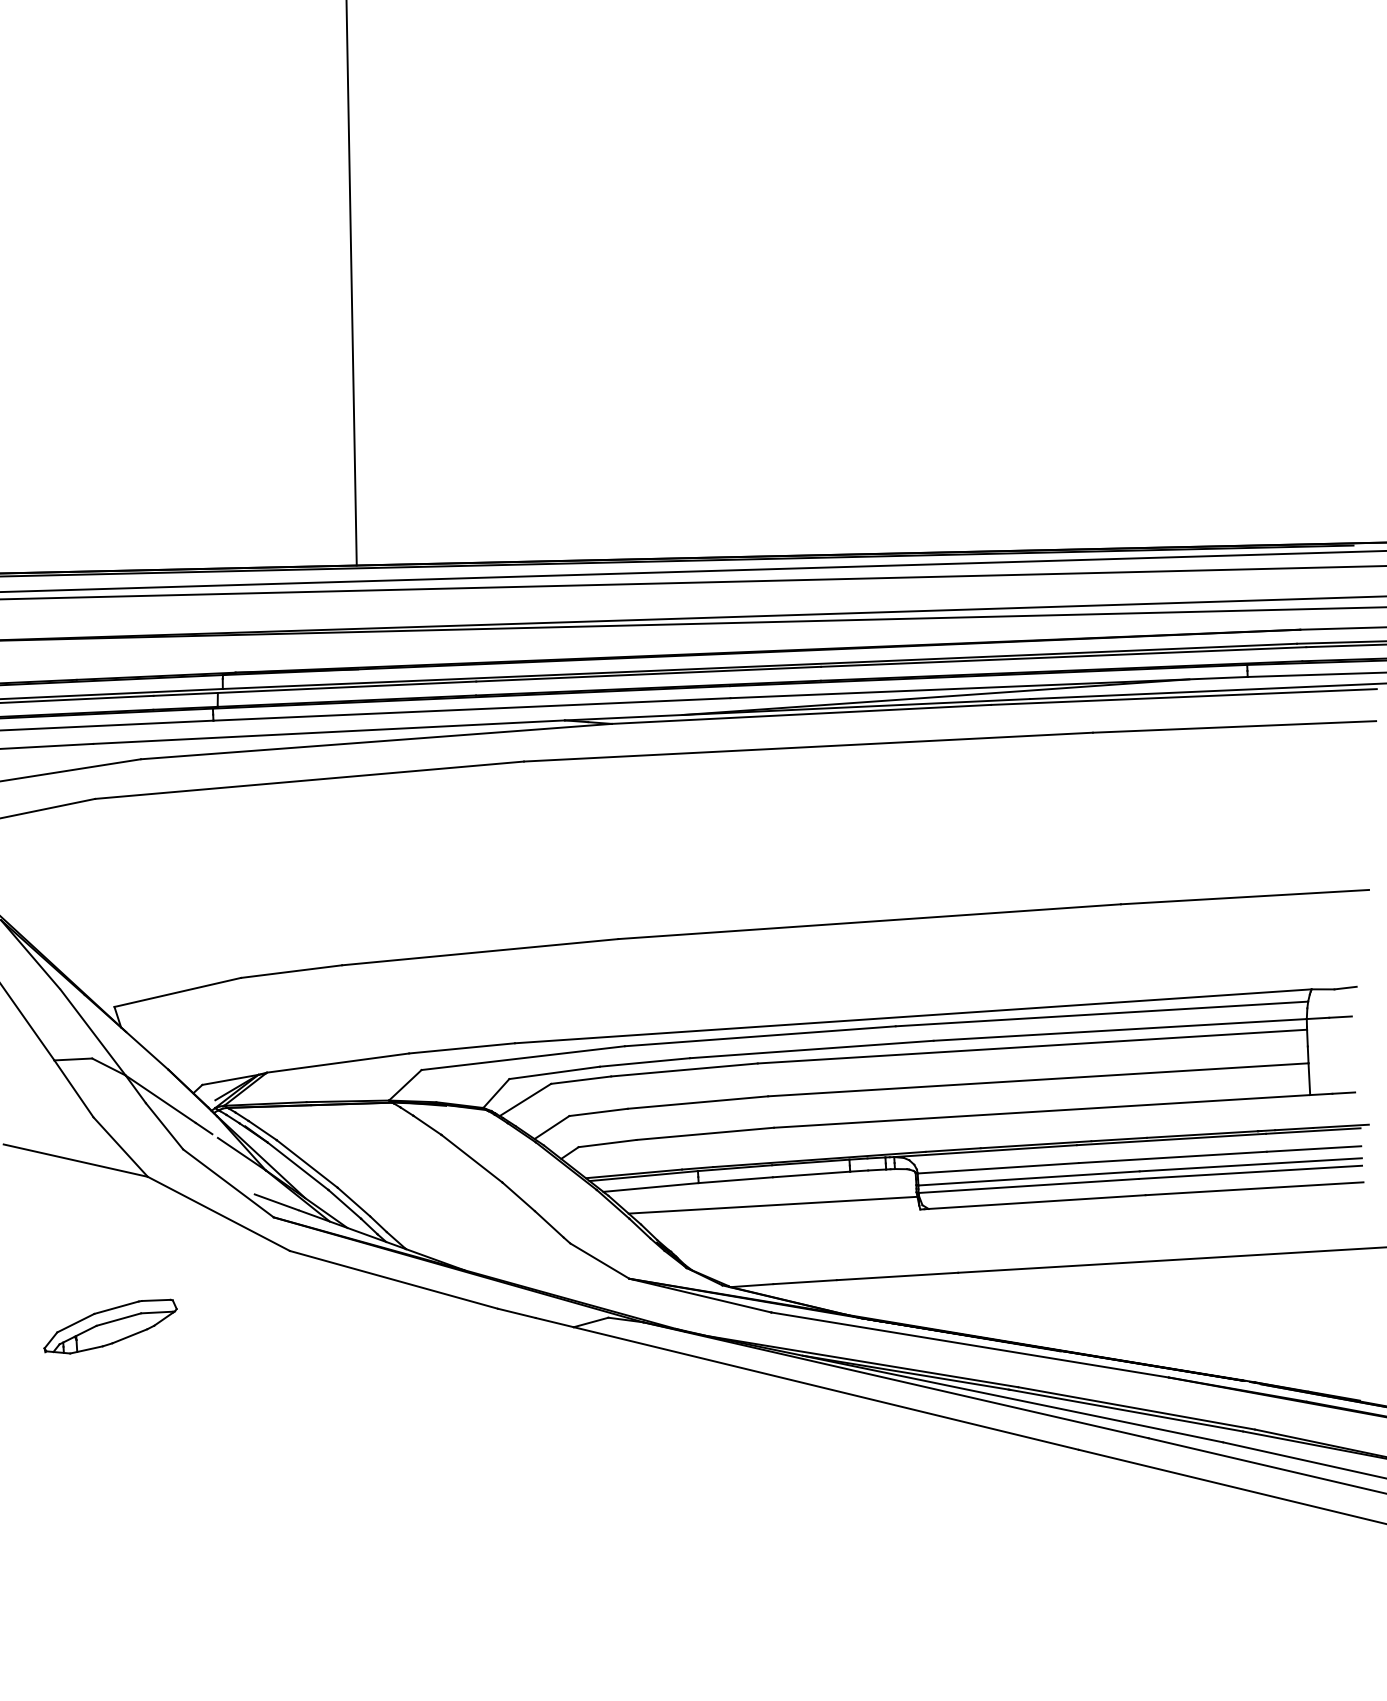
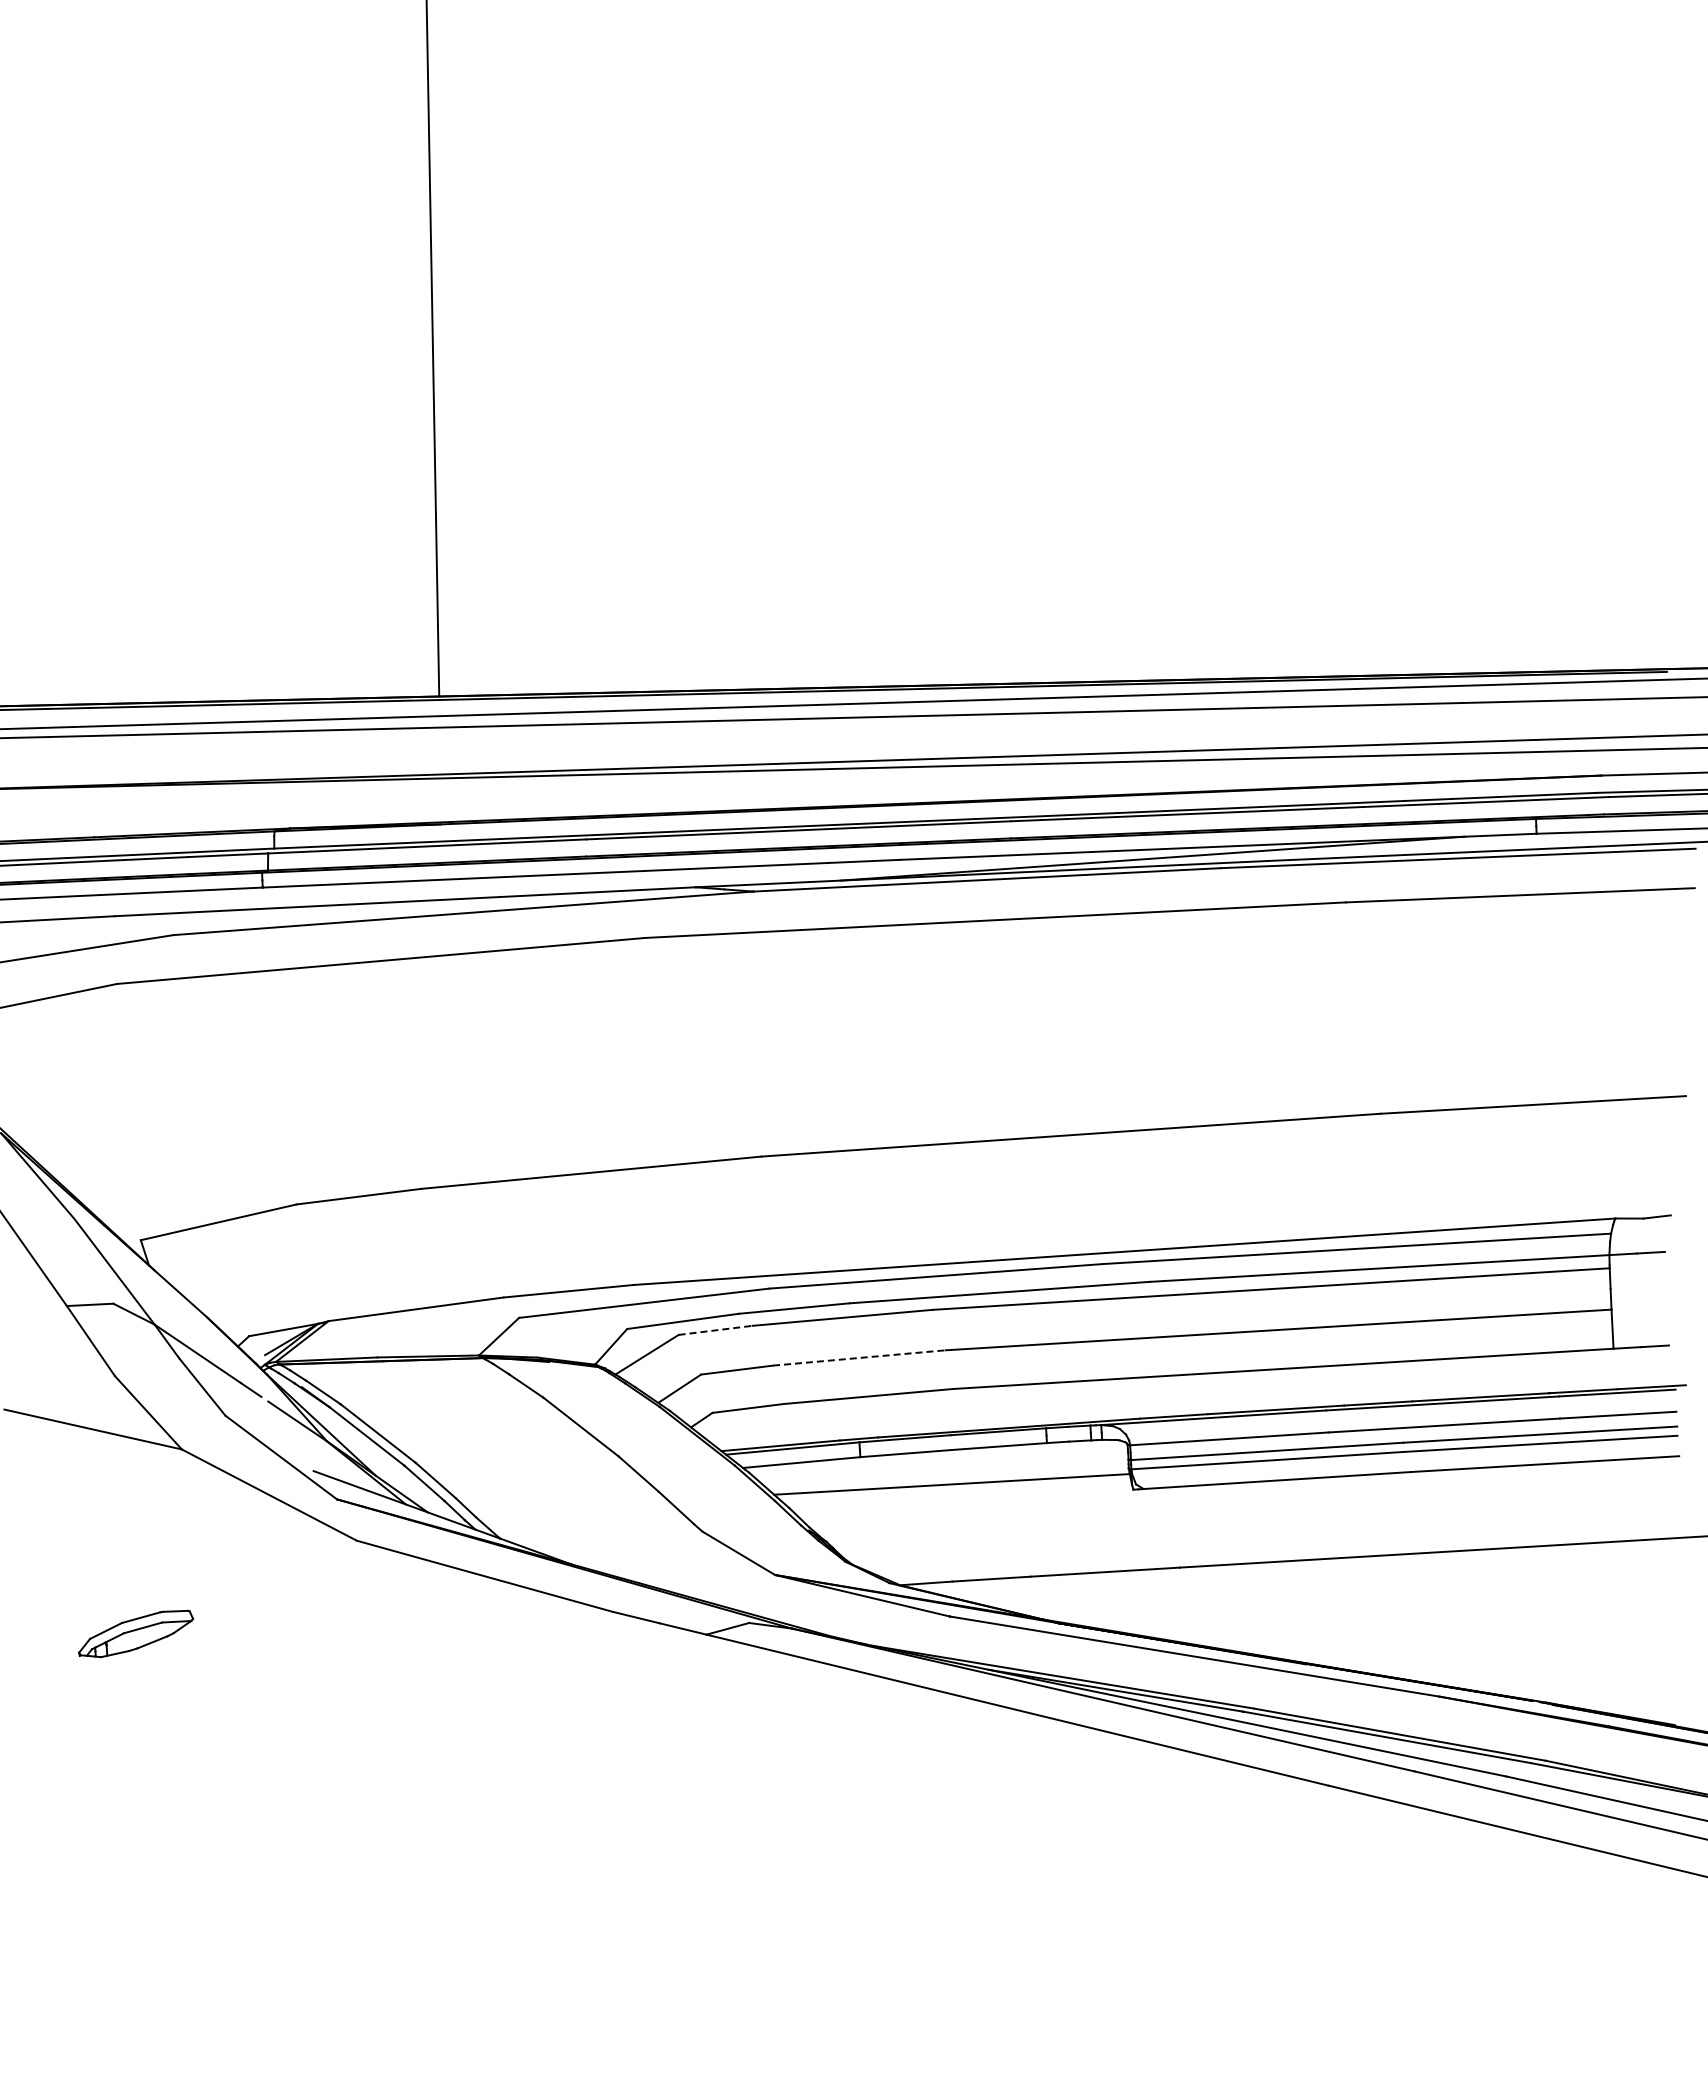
line: (581, 1080) -> (716, 1330), solid -> dashed
line: (697, 1102) -> (859, 1357), solid -> dashed
part: (110, 1326) -> (135, 1633), size x0.7

